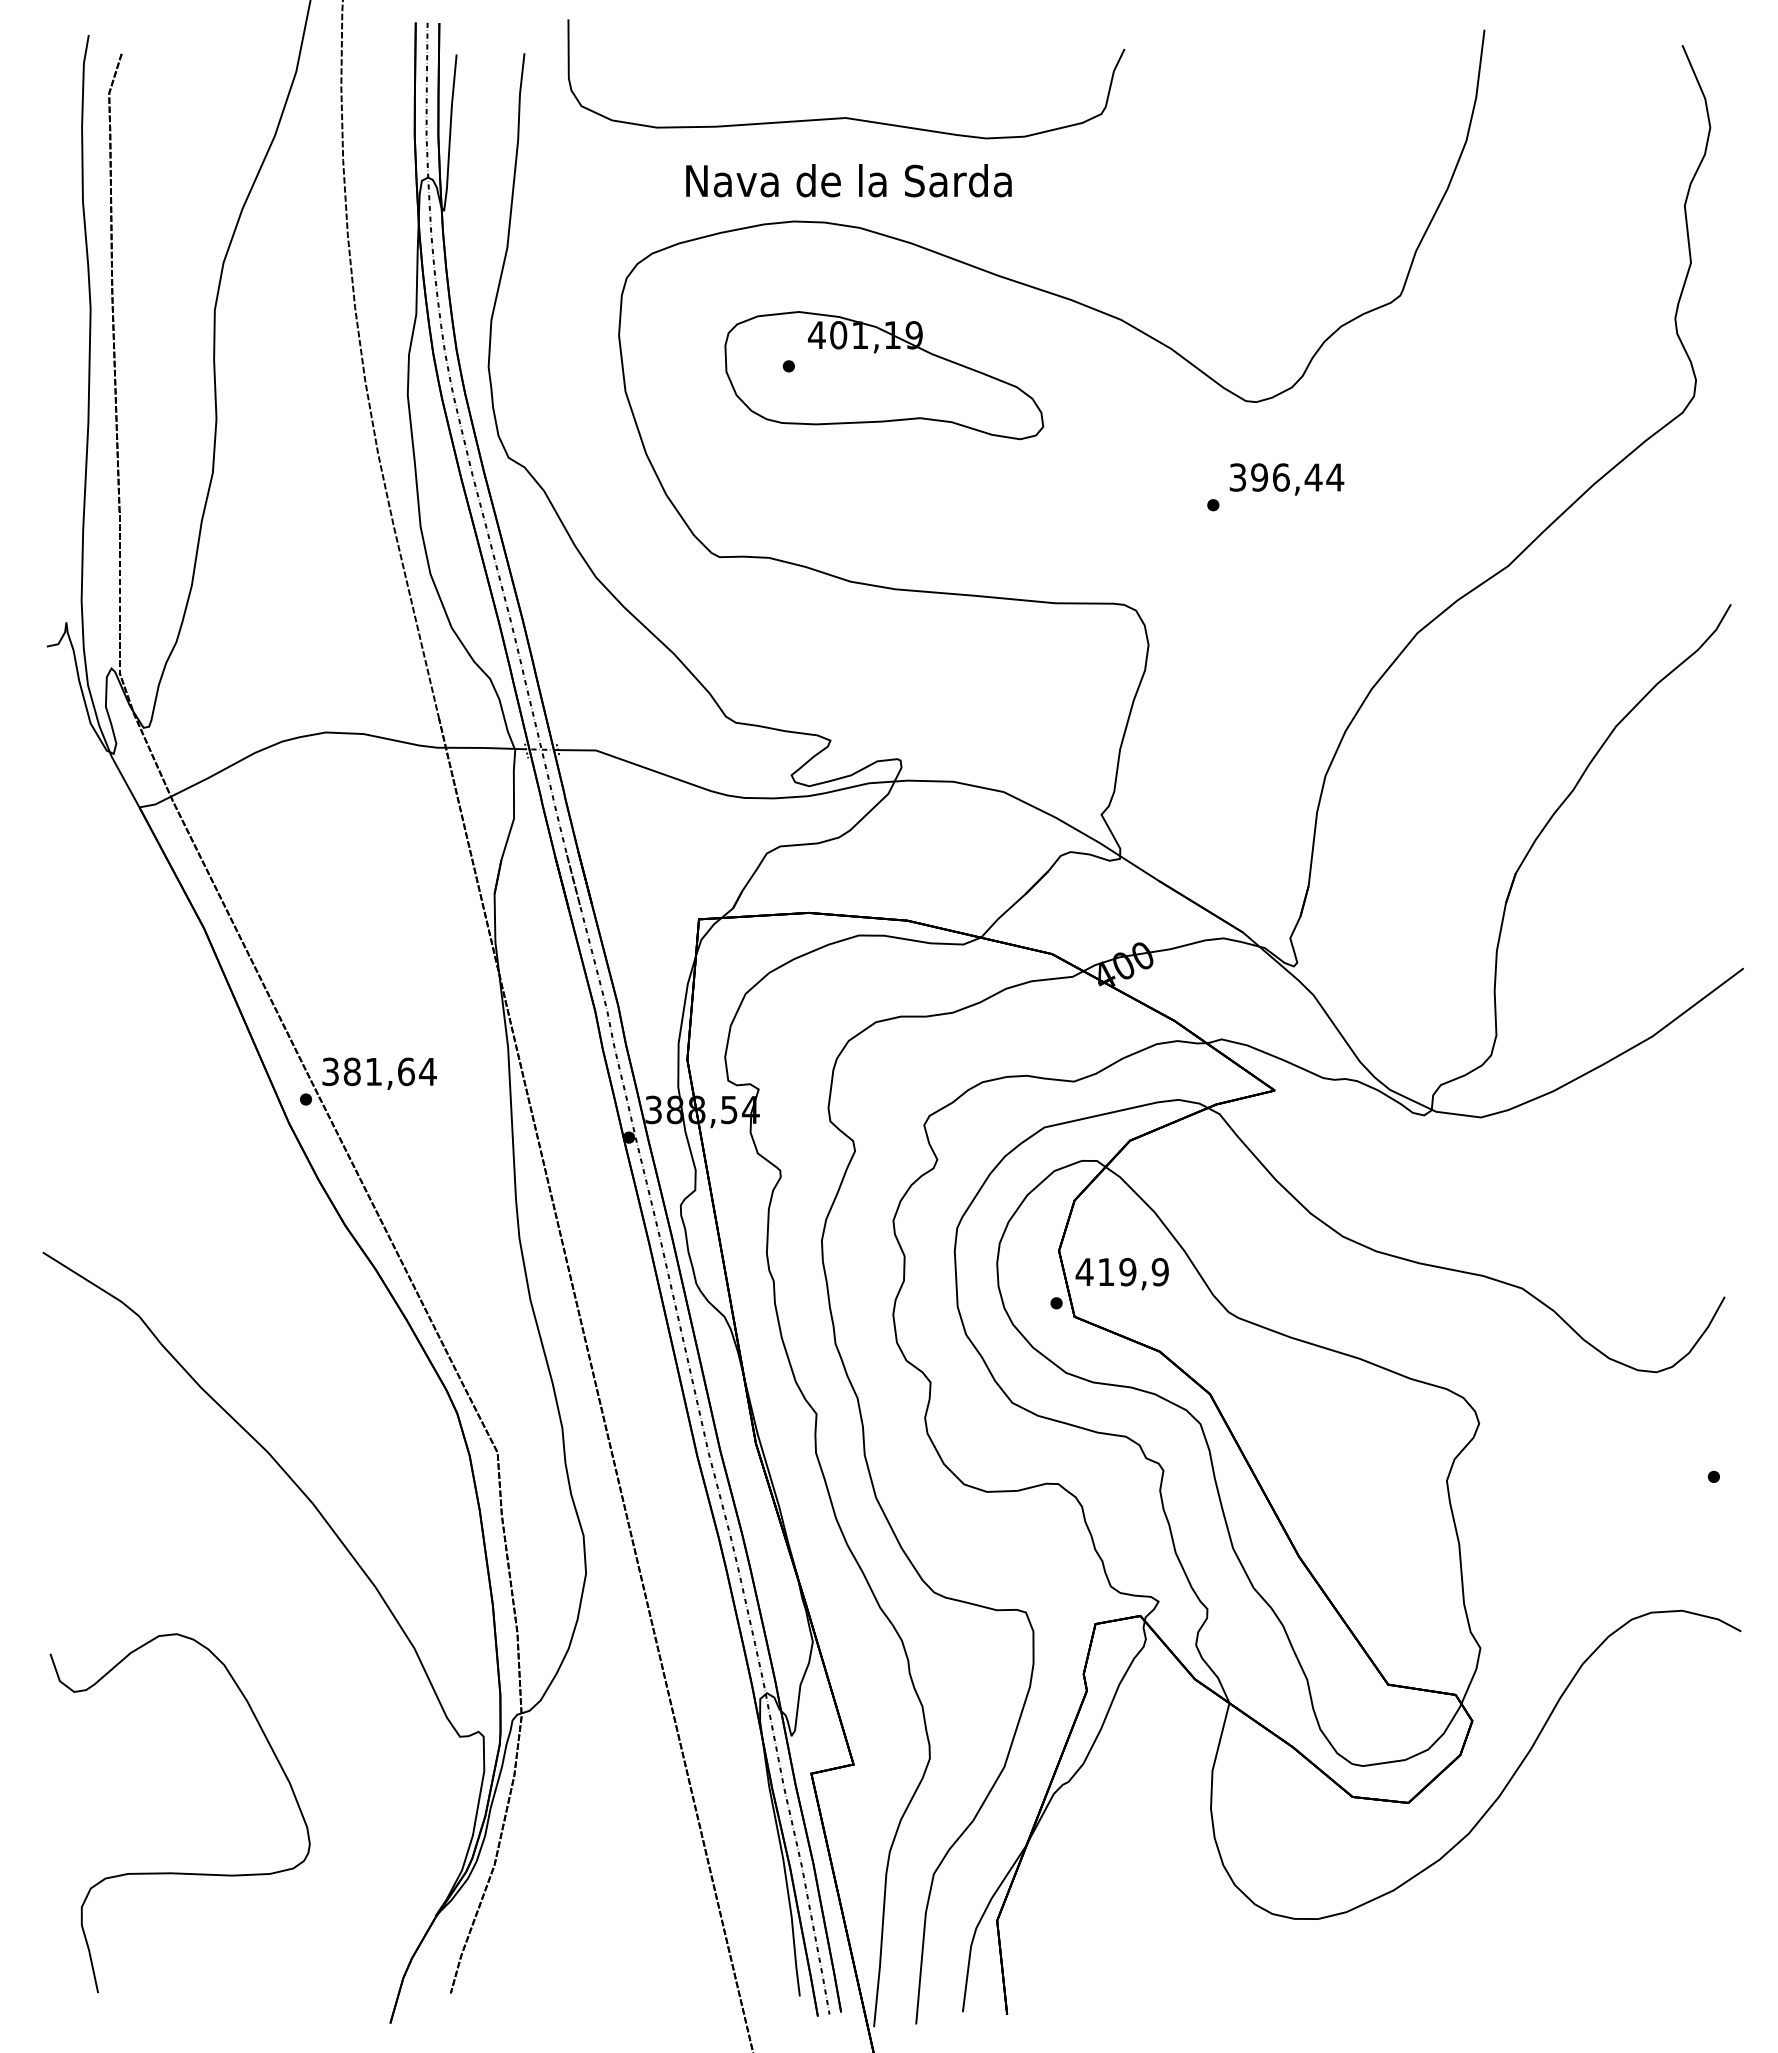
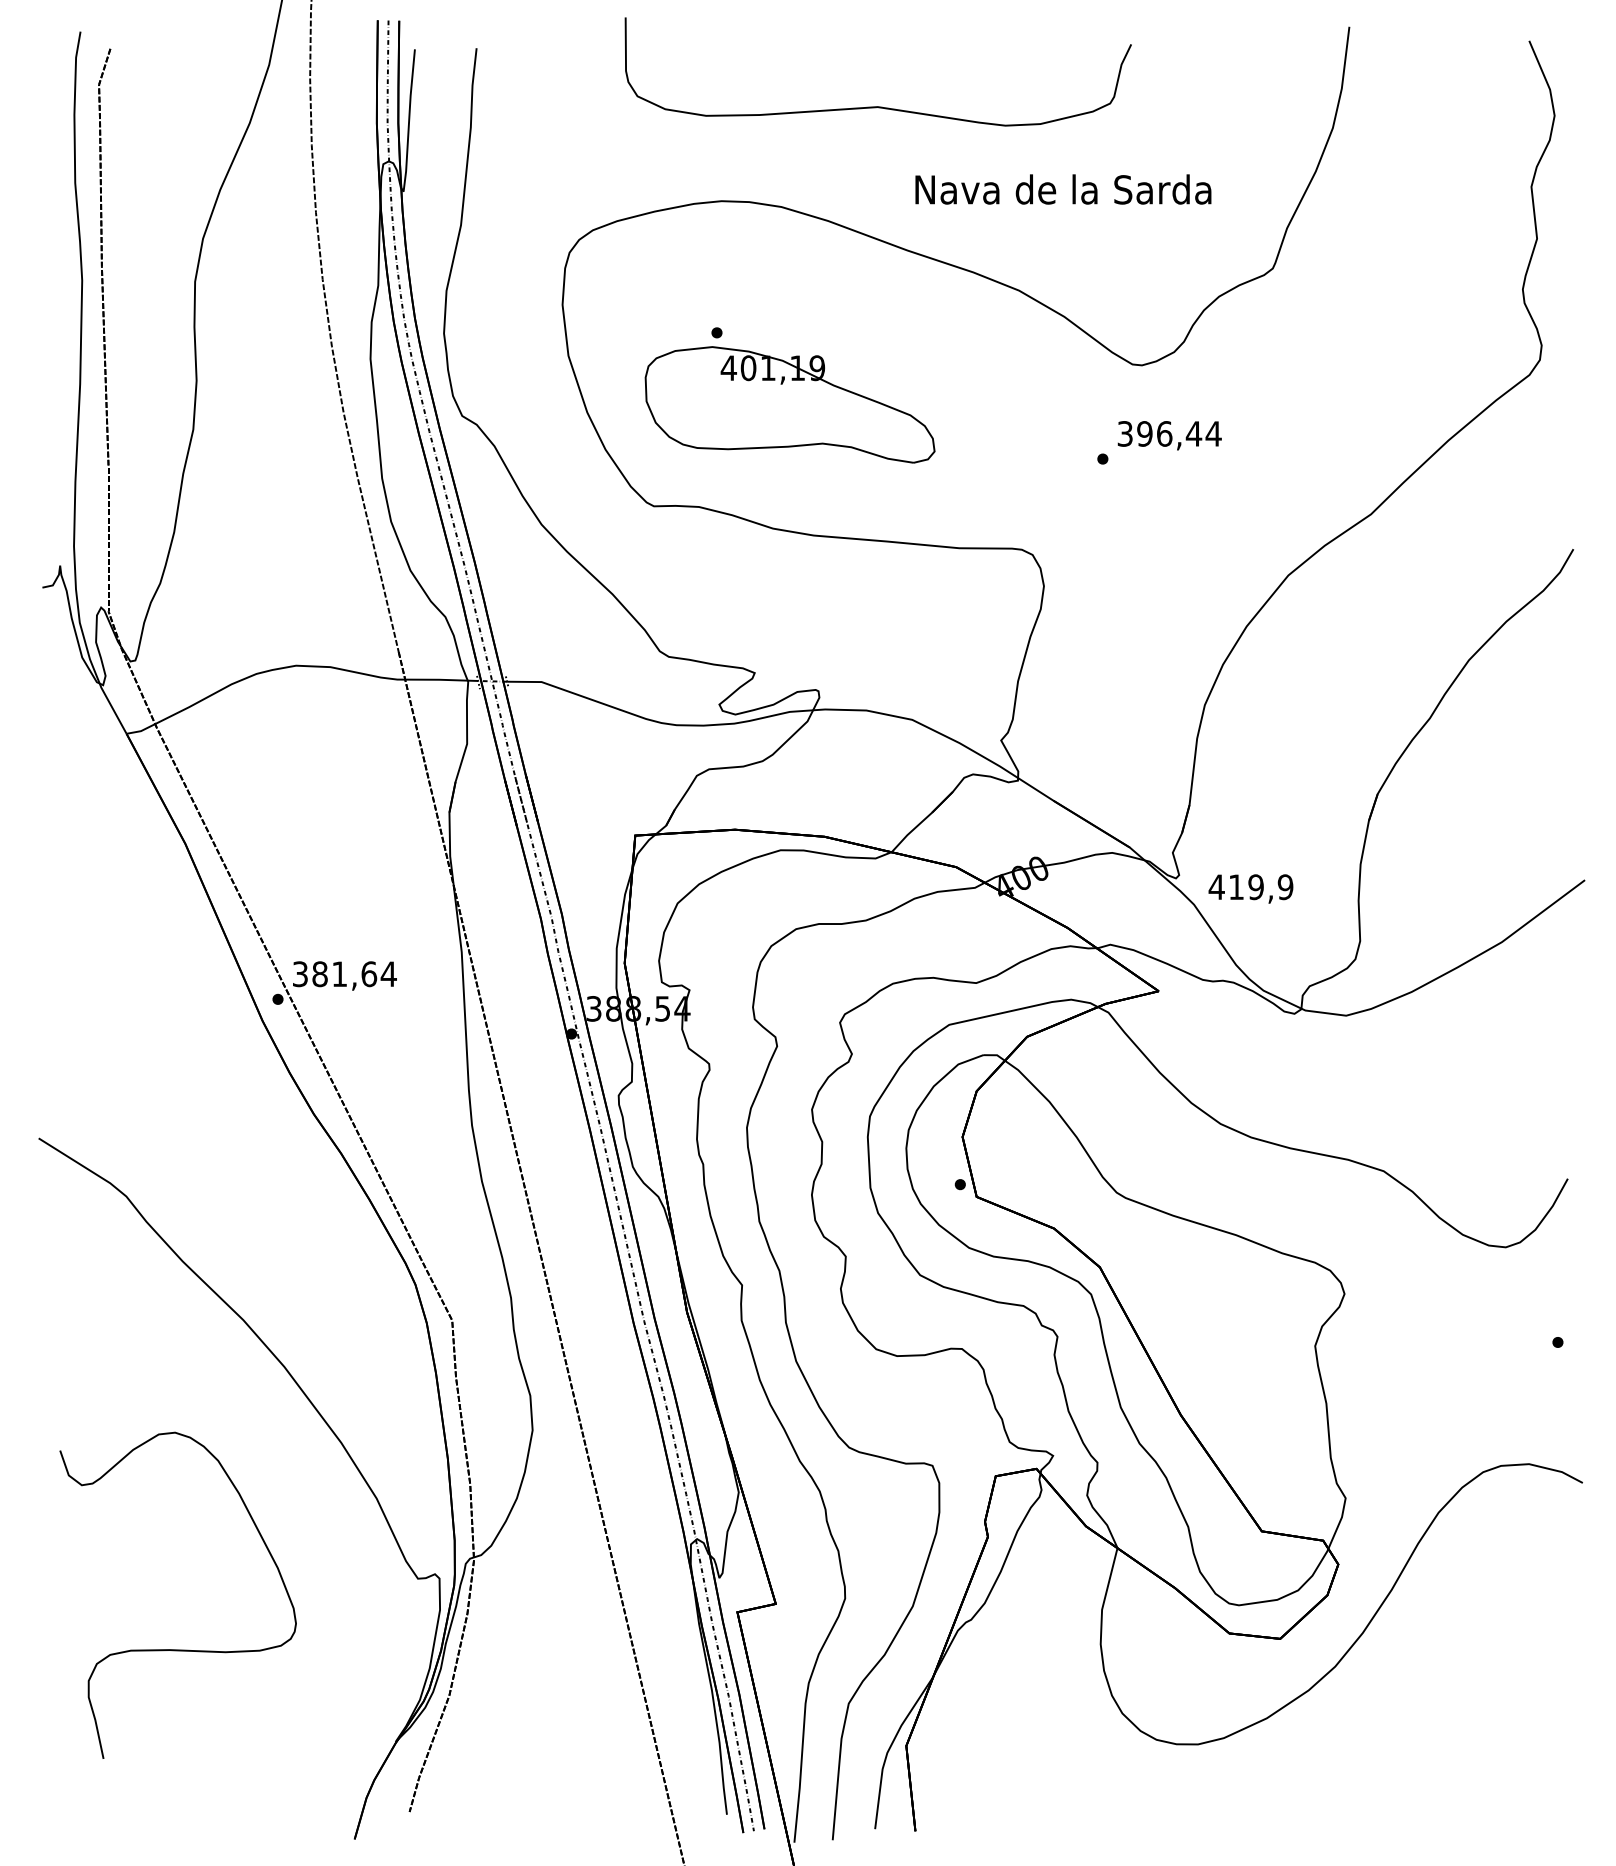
curve: (846, 117) -> (878, 106), moved
text: (848, 180) -> (1063, 189), moved
part: (884, 375) -> (790, 404), moved
text: (1121, 1274) -> (1250, 889), moved
curve: (179, 1872) -> (177, 1649), moved

